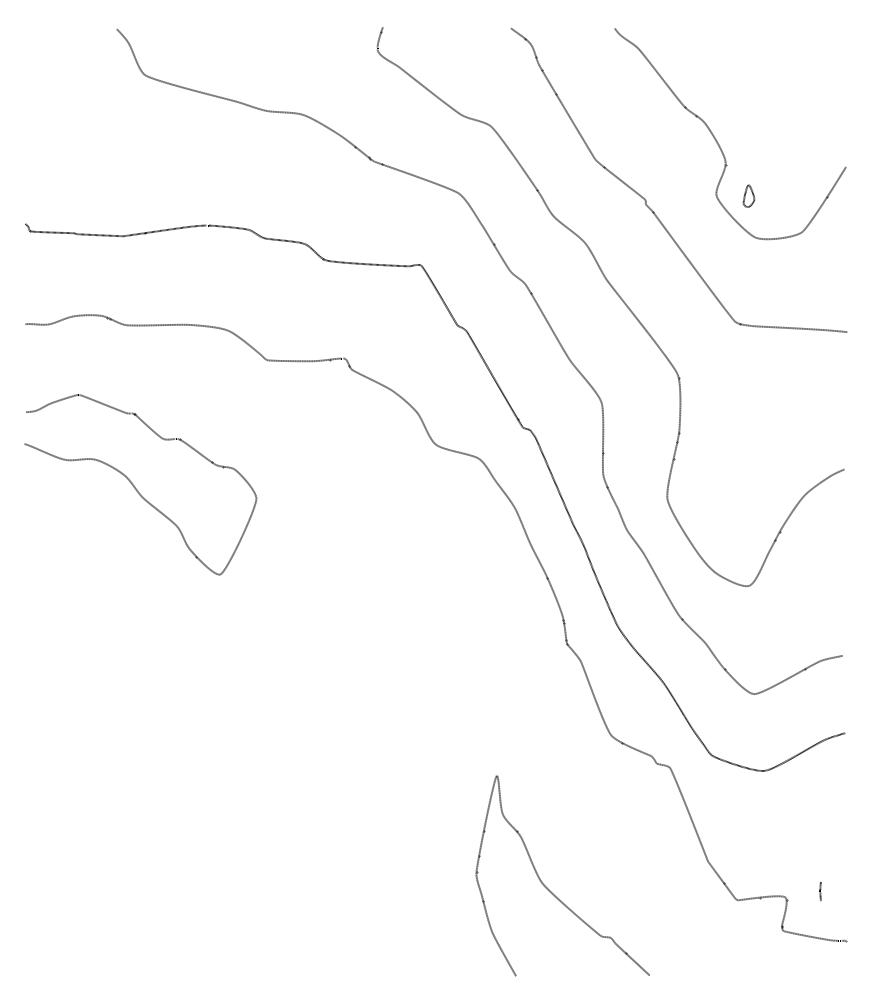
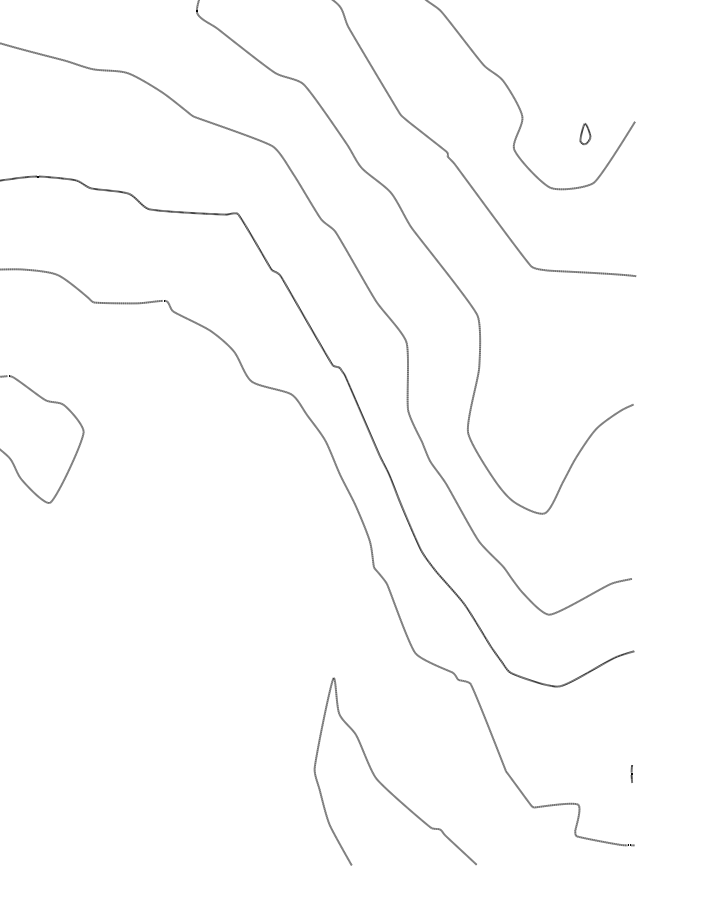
part: (748, 195) -> (584, 133), moved
curve: (548, 888) -> (382, 783), moved
line: (820, 891) -> (631, 774), moved

